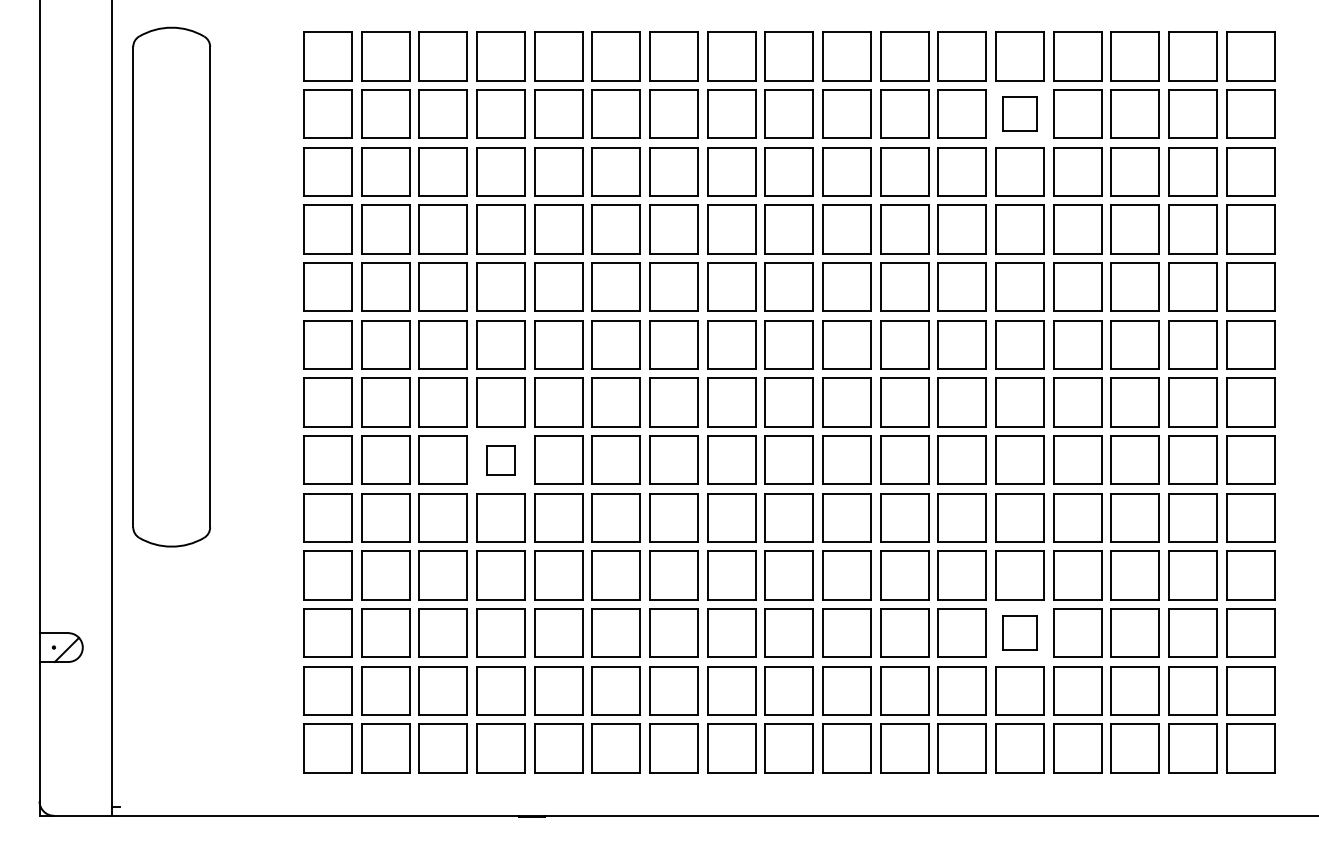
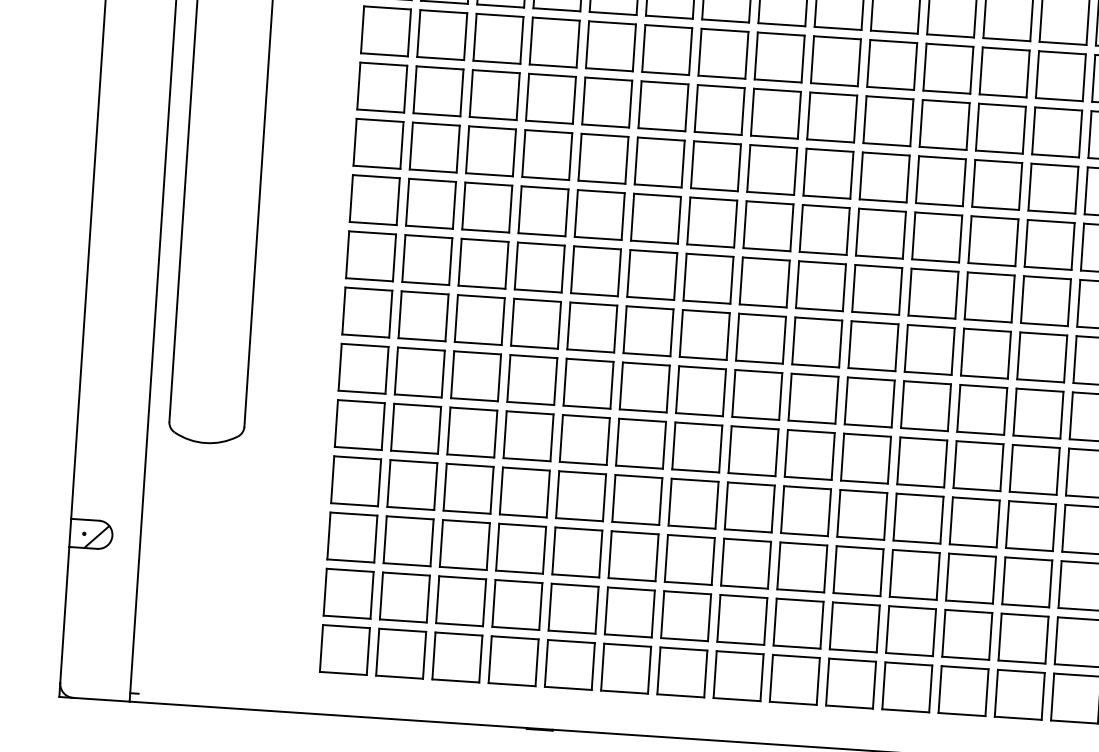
part: (1019, 113) -> (1060, 75), size x1.43
part: (500, 459) -> (531, 379), size x1.67
part: (1019, 632) -> (1026, 581), size x1.43

